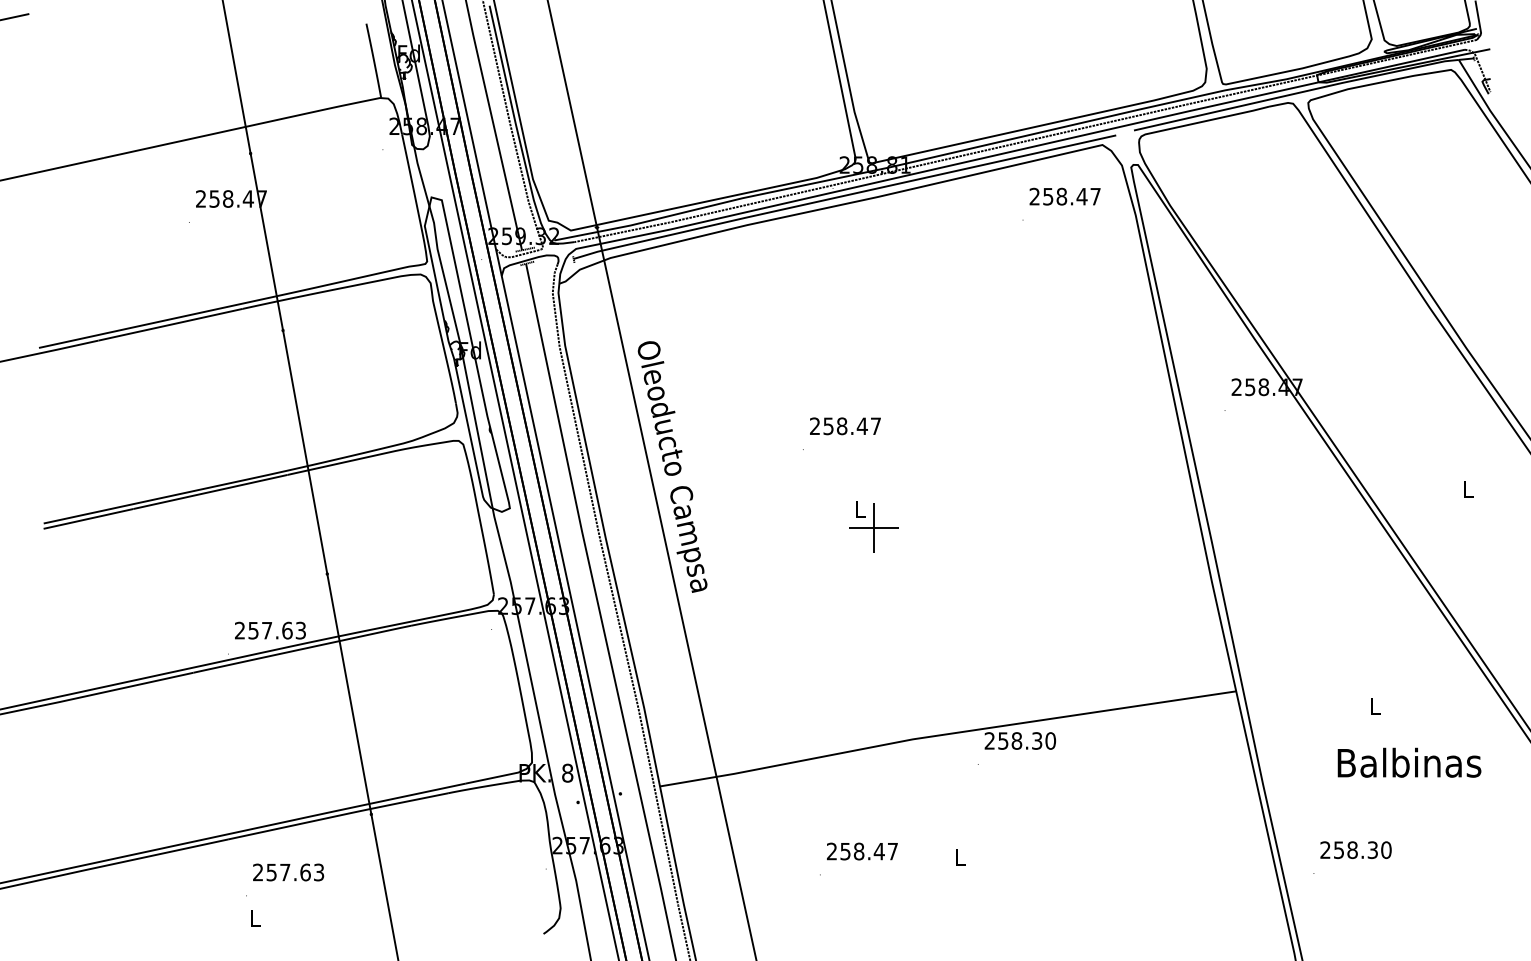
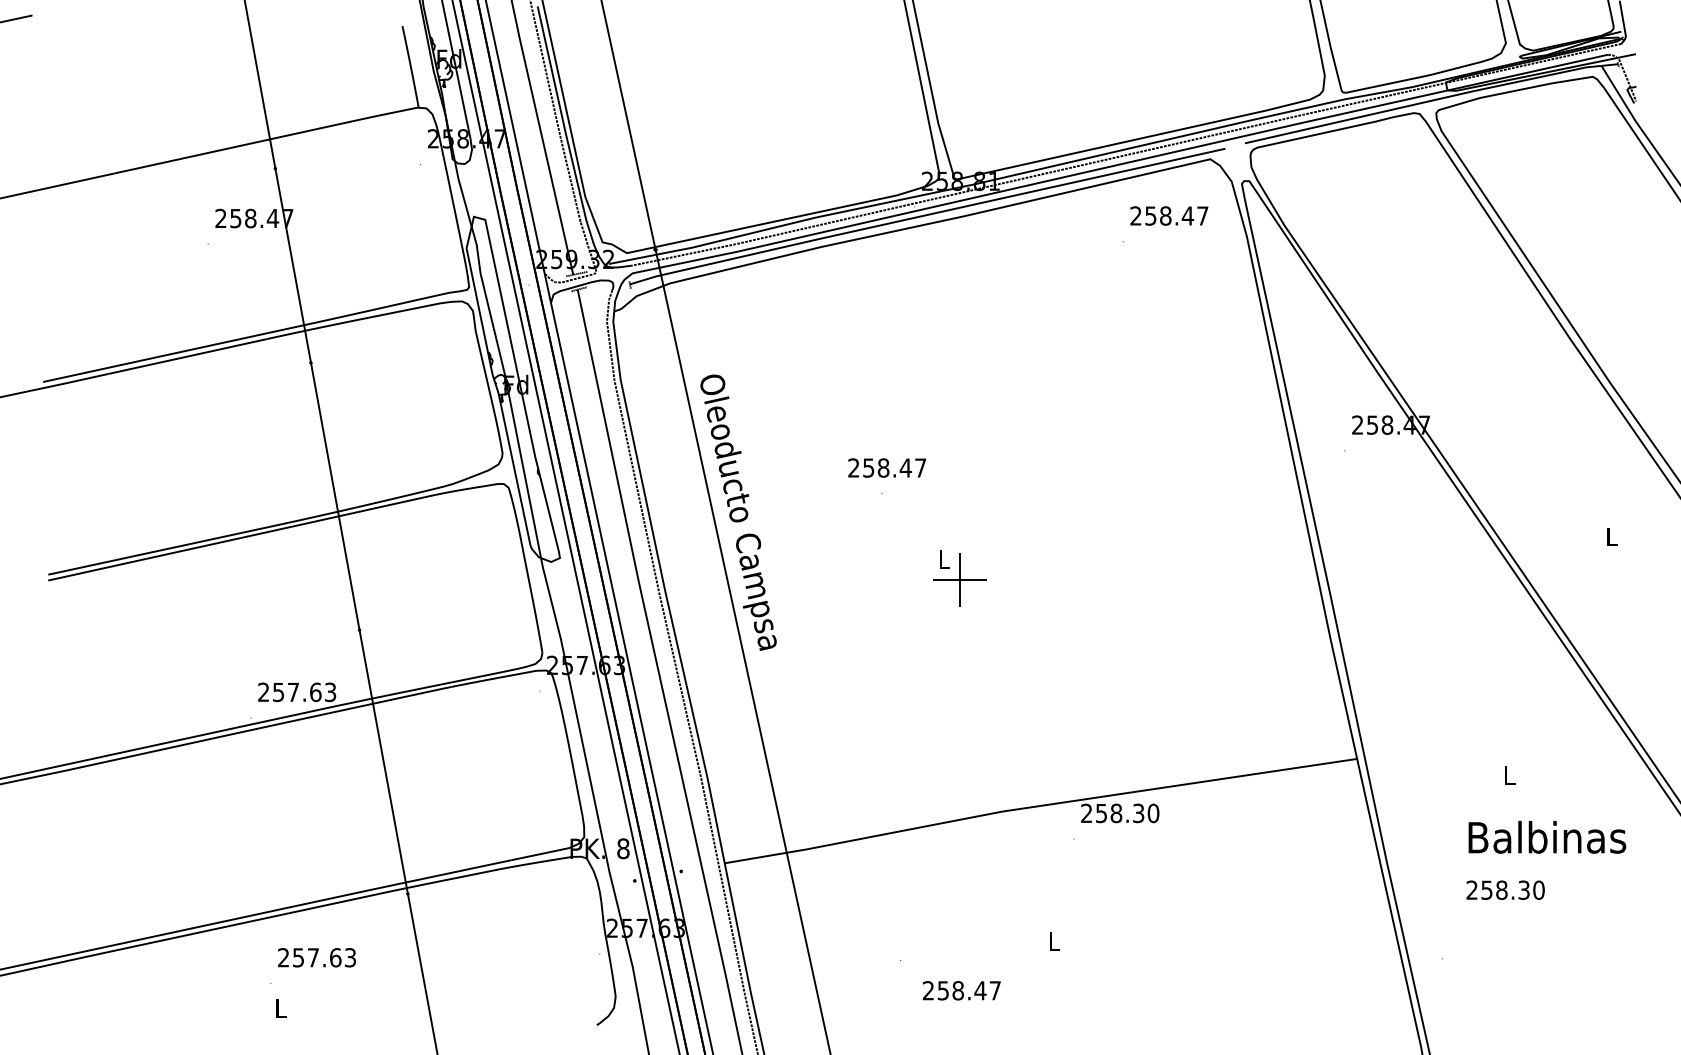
text: (845, 425) -> (887, 467), moved
text: (1355, 849) -> (1505, 889), moved
text: (862, 851) -> (961, 990), moved

